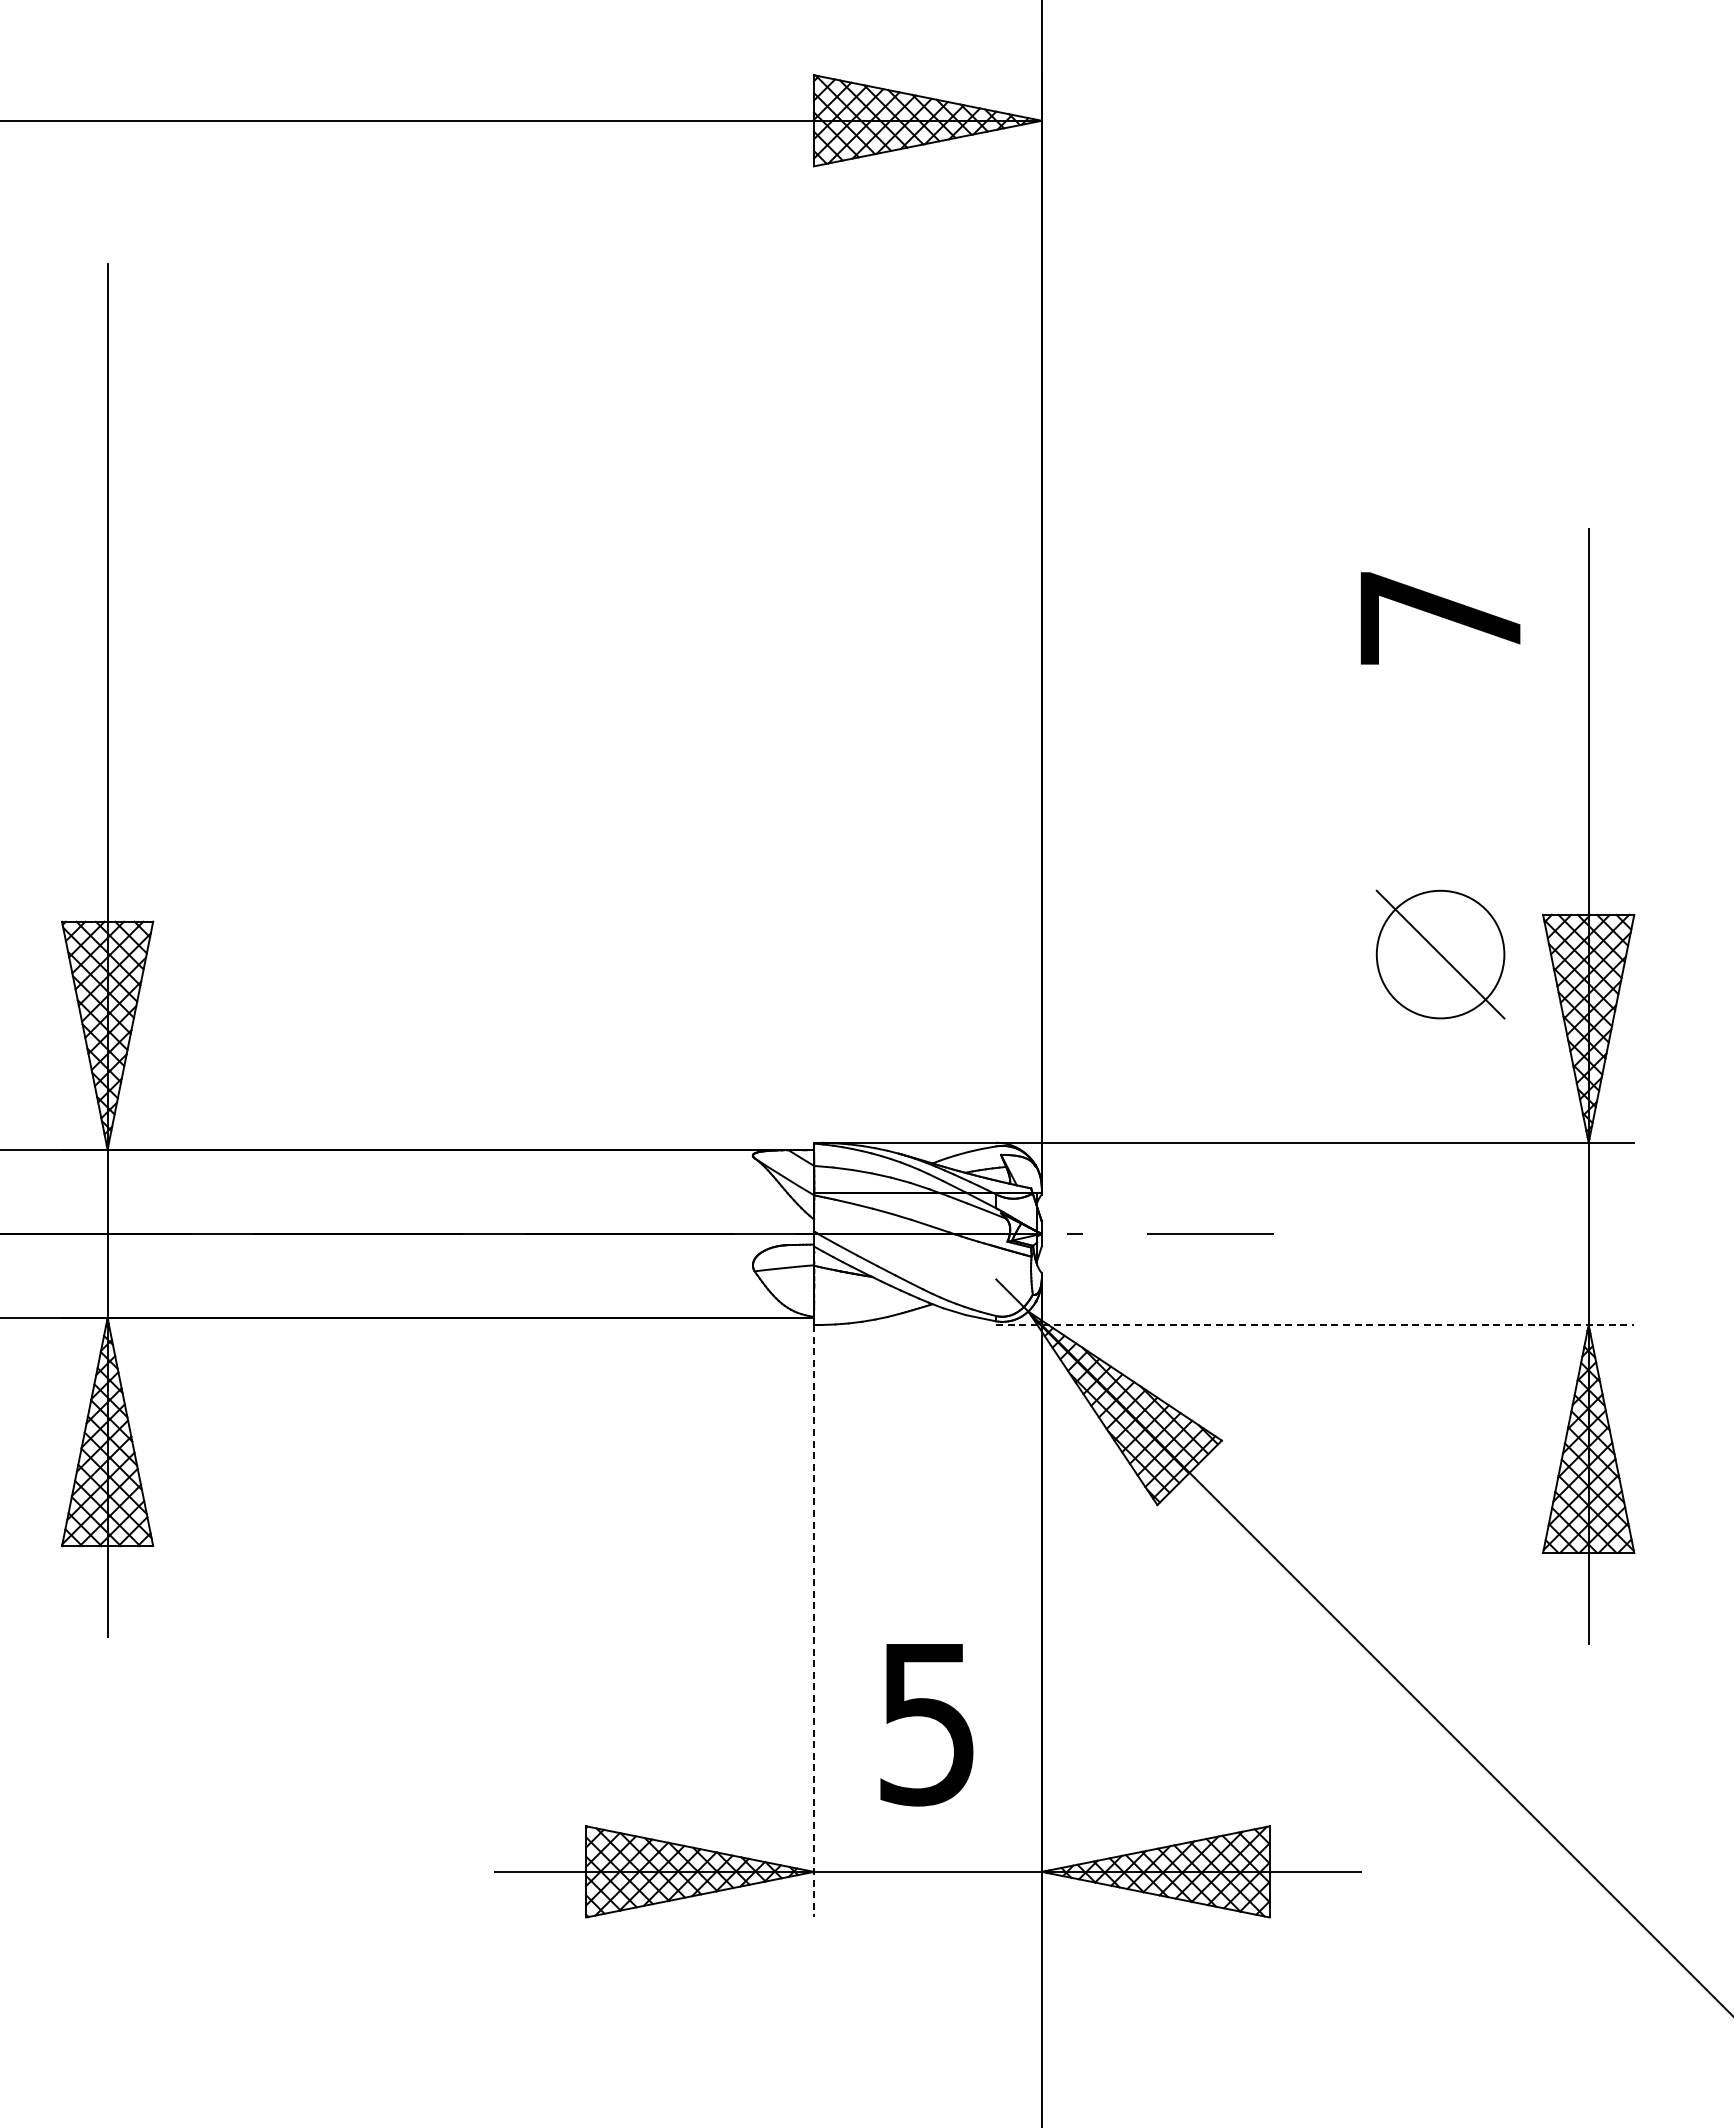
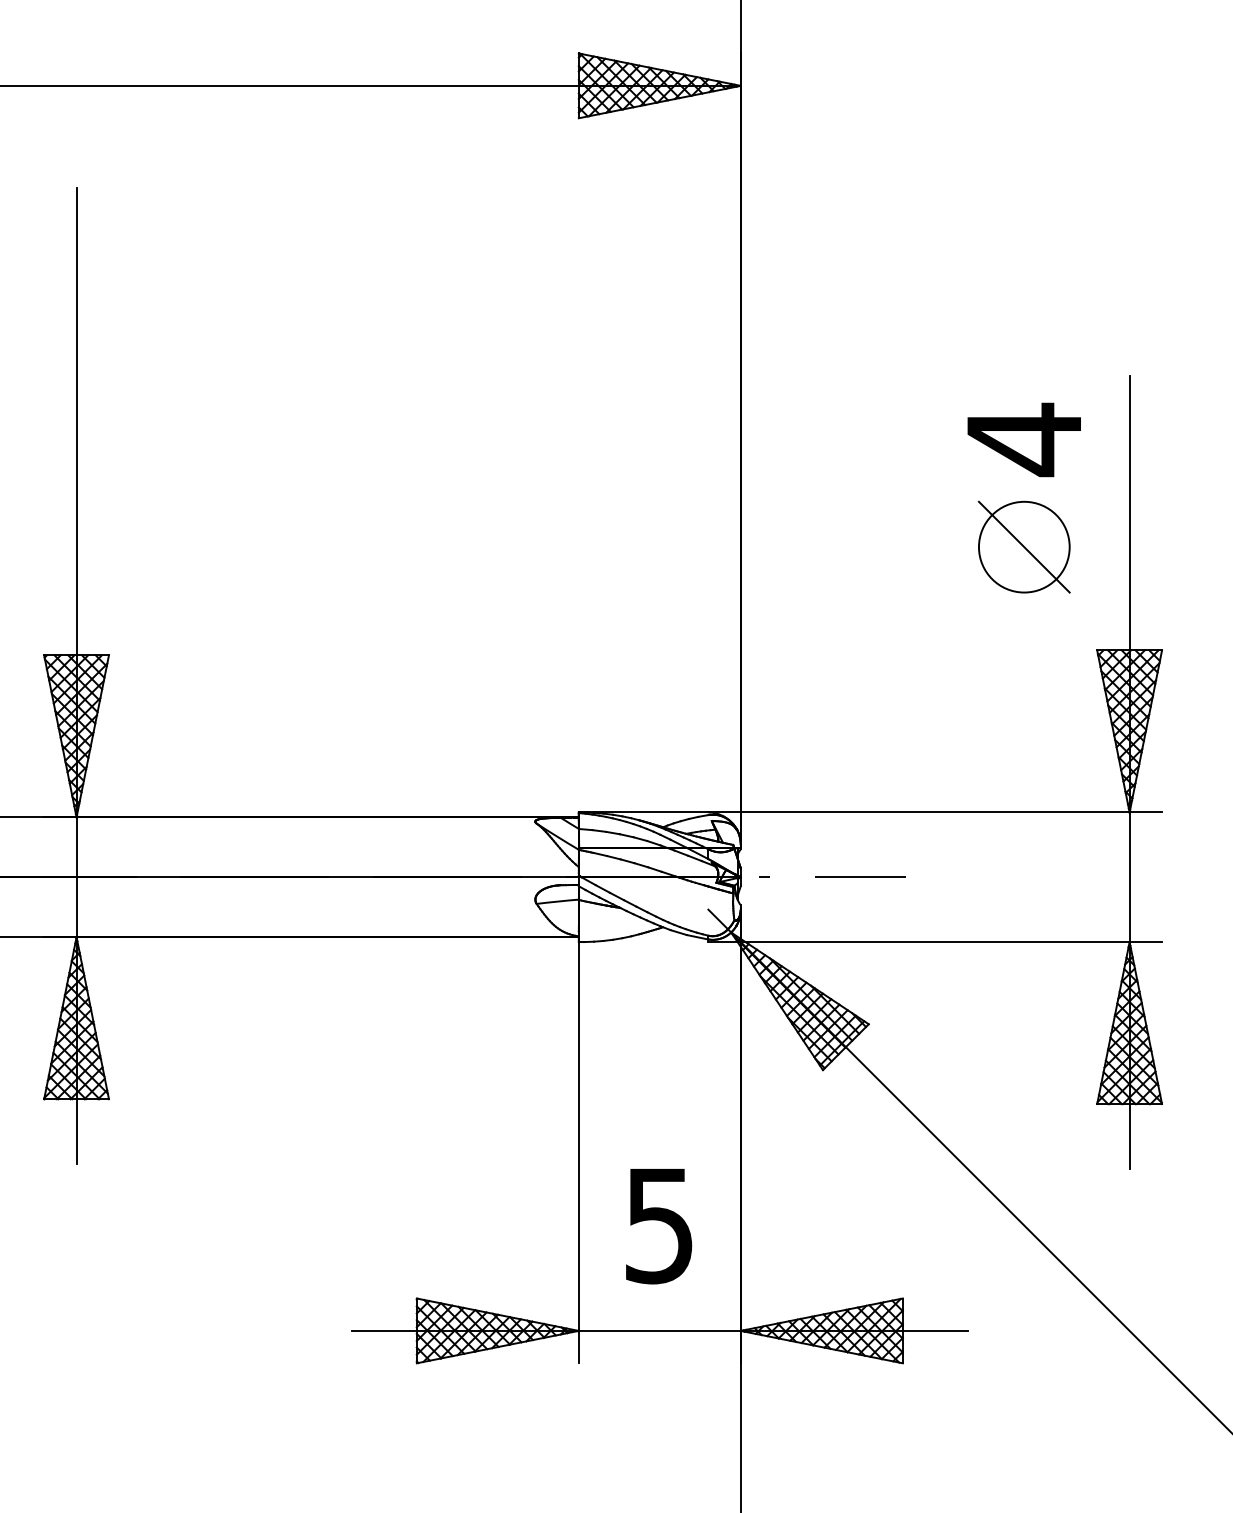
text: (1440, 618) -> (1024, 439), 7 -> 4
part: (1440, 954) -> (1024, 547), moved
line: (1315, 1325) -> (935, 942), dashed -> solid
line: (813, 1621) -> (578, 1152), dashed -> solid

